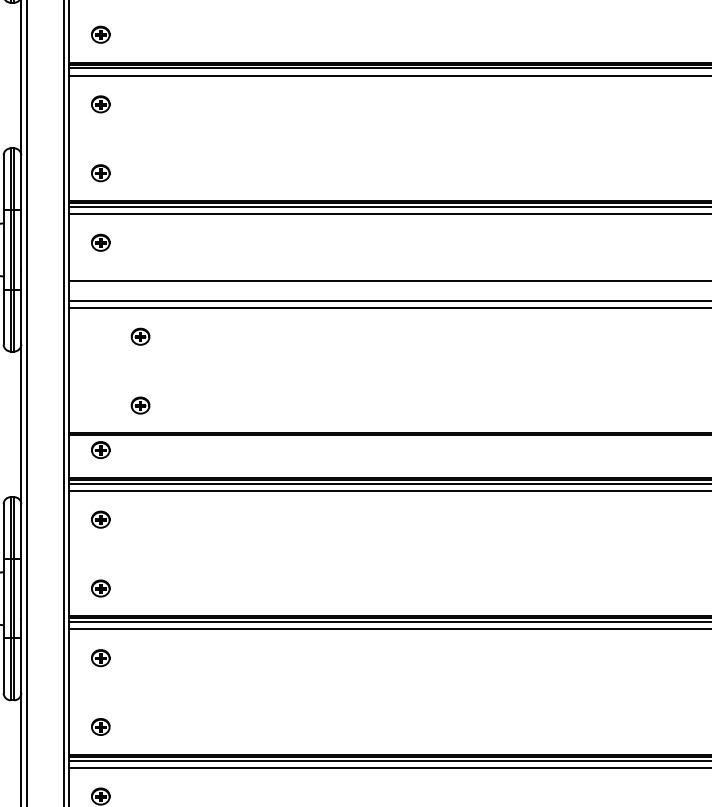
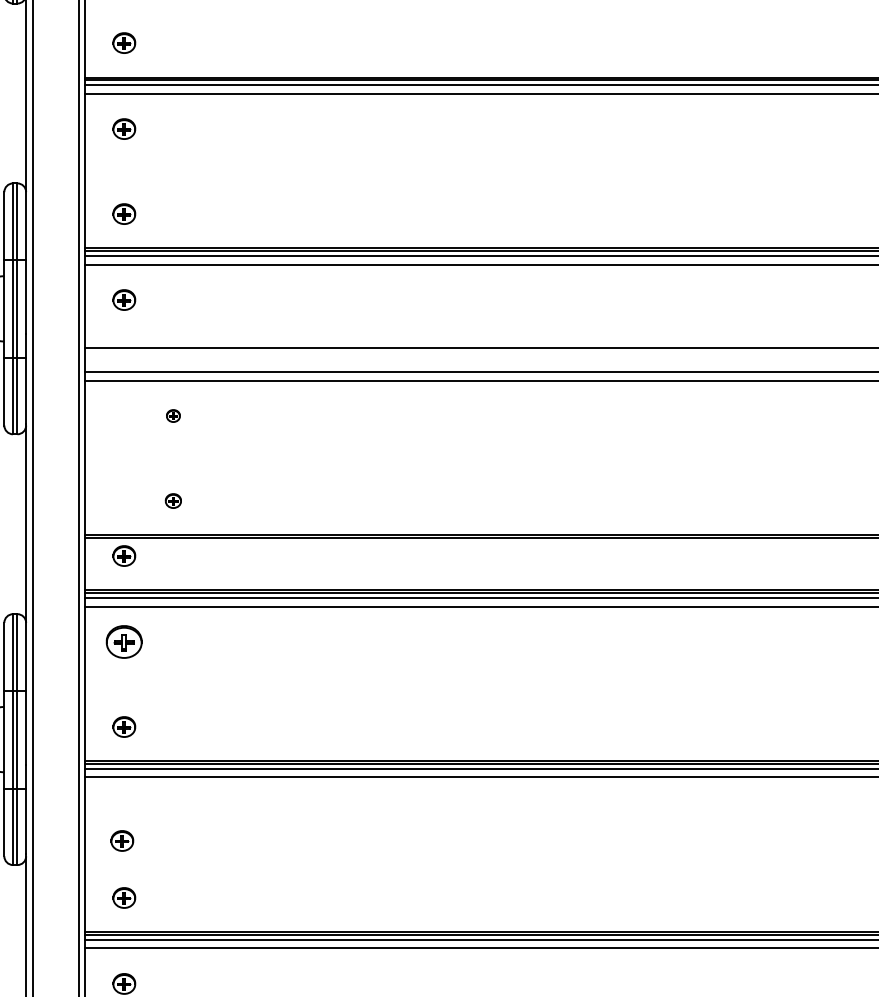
part: (140, 336) -> (173, 415), size x0.6
part: (140, 405) -> (173, 500), size x0.7
part: (100, 519) -> (124, 641), size x1.6
part: (100, 657) -> (122, 840), moved

